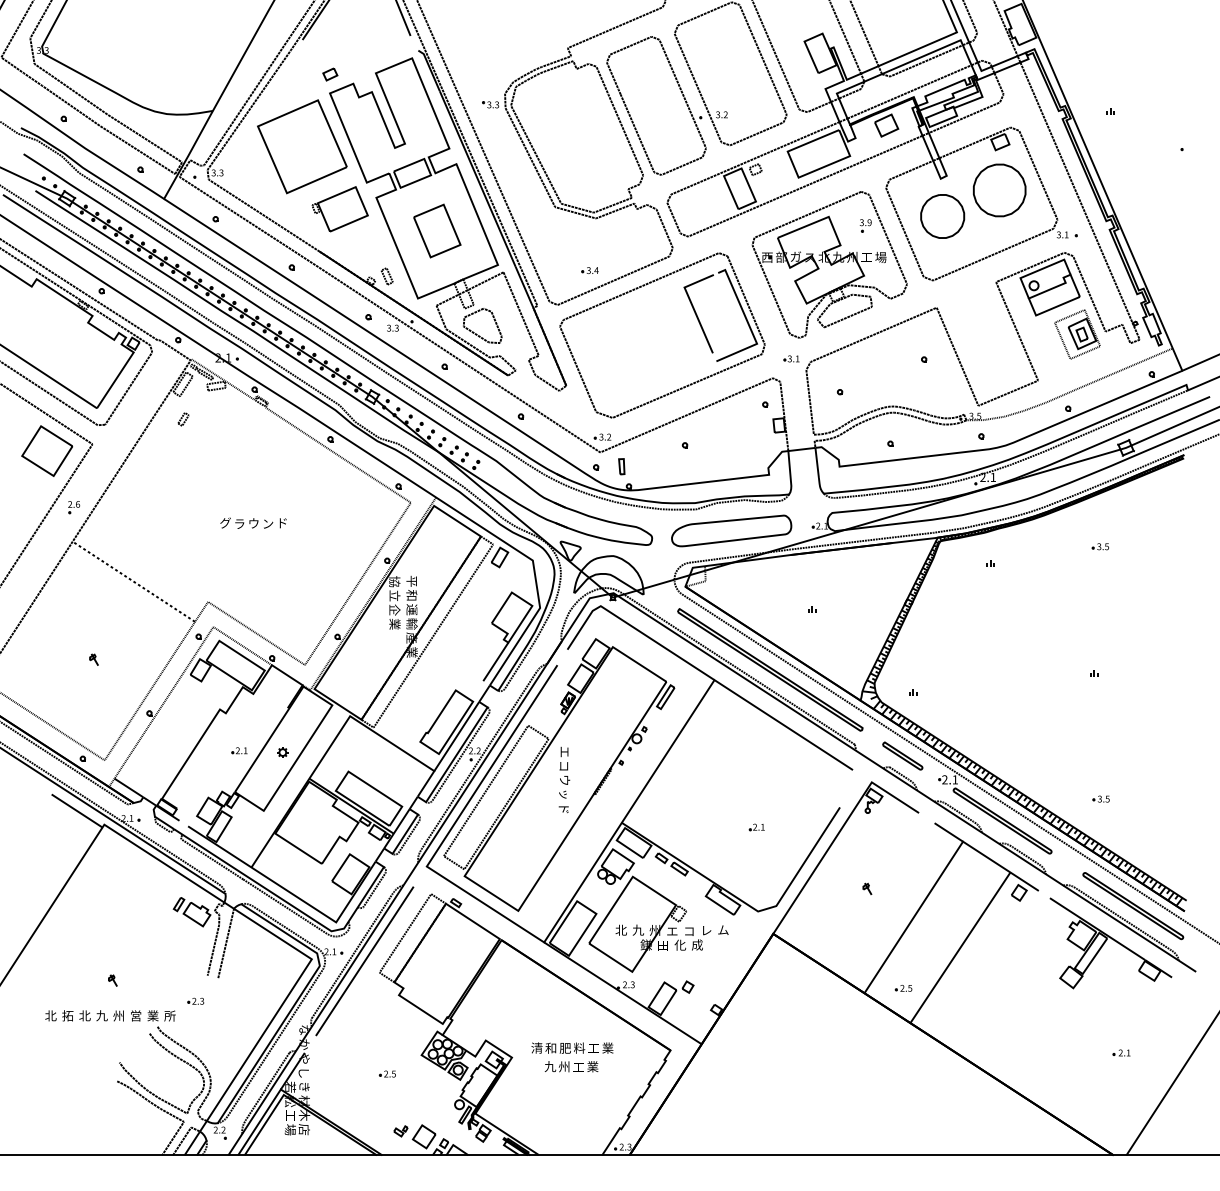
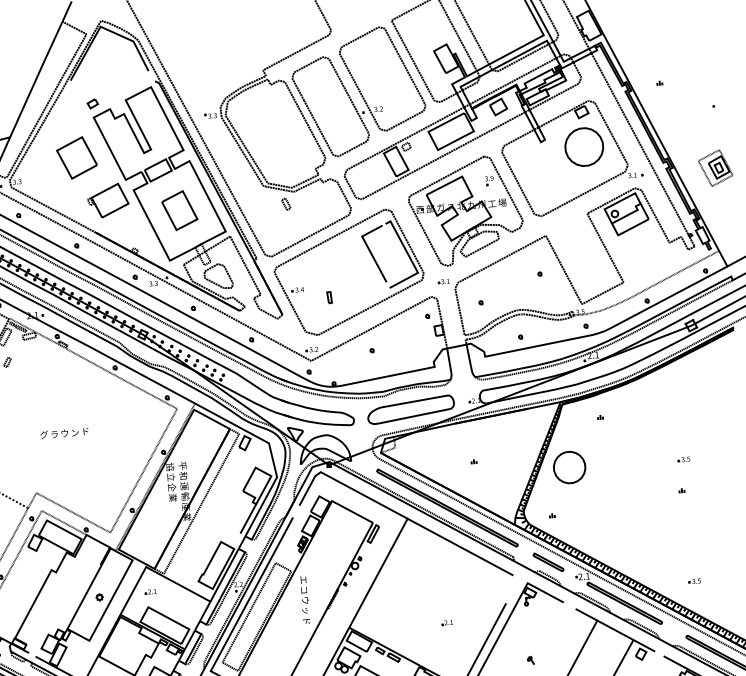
part: (302, 146) -> (77, 157), size x0.6
part: (942, 216) -> (569, 467), moved
part: (589, 270) -> (297, 290), moved
part: (386, 276) -> (285, 204), moved
part: (1077, 334) -> (715, 168), moved
part: (621, 466) -> (329, 297), moved
part: (1099, 546) -> (683, 459), moved
part: (239, 750) -> (150, 591), moved

